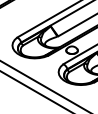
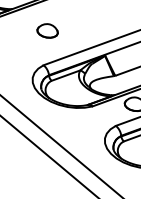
part: (16, 17) -> (48, 30), added

